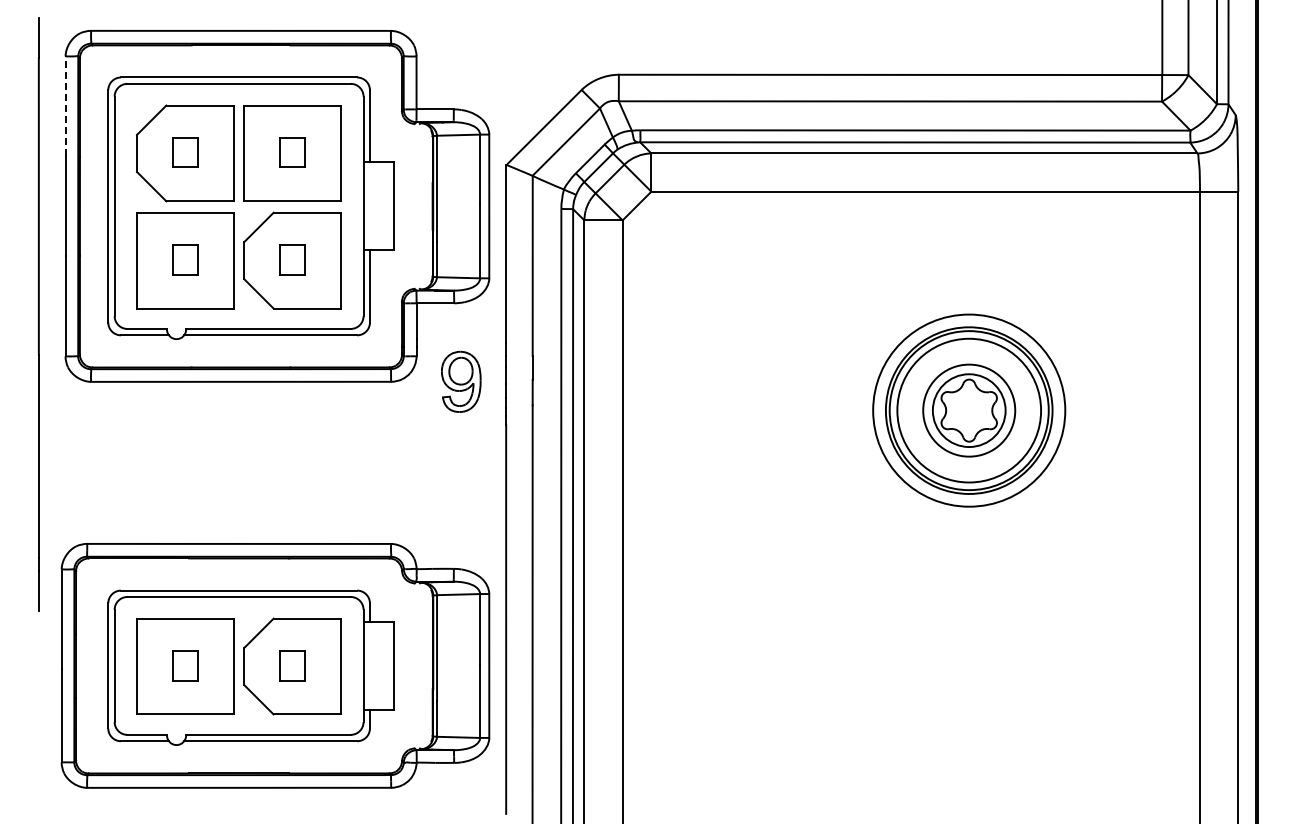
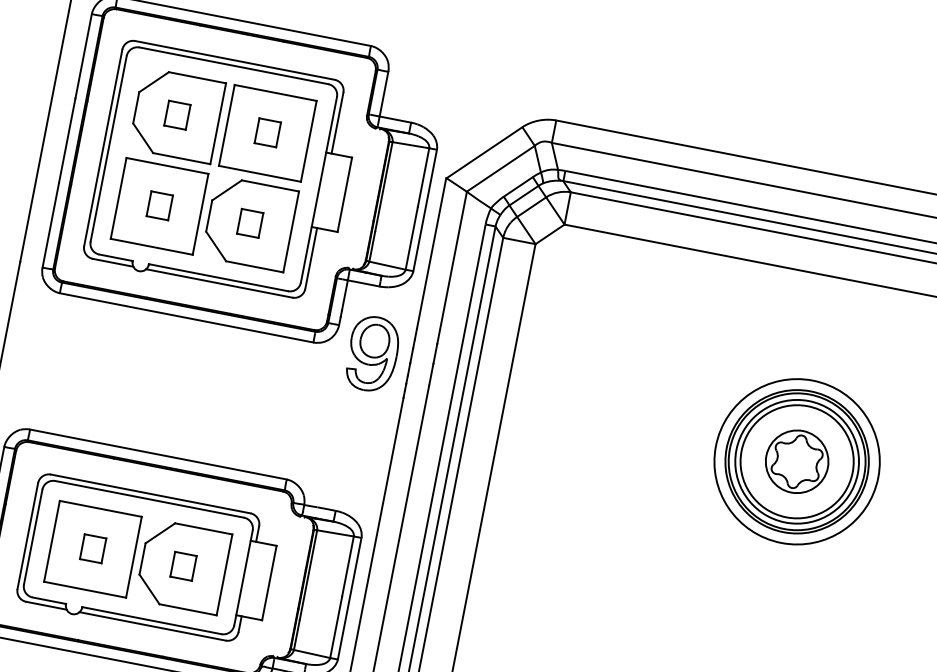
line: (65, 106) -> (83, 56), dashed -> solid
part: (460, 381) -> (372, 353), size x1.43
circle: (968, 410) -> (796, 461), size x1.43

